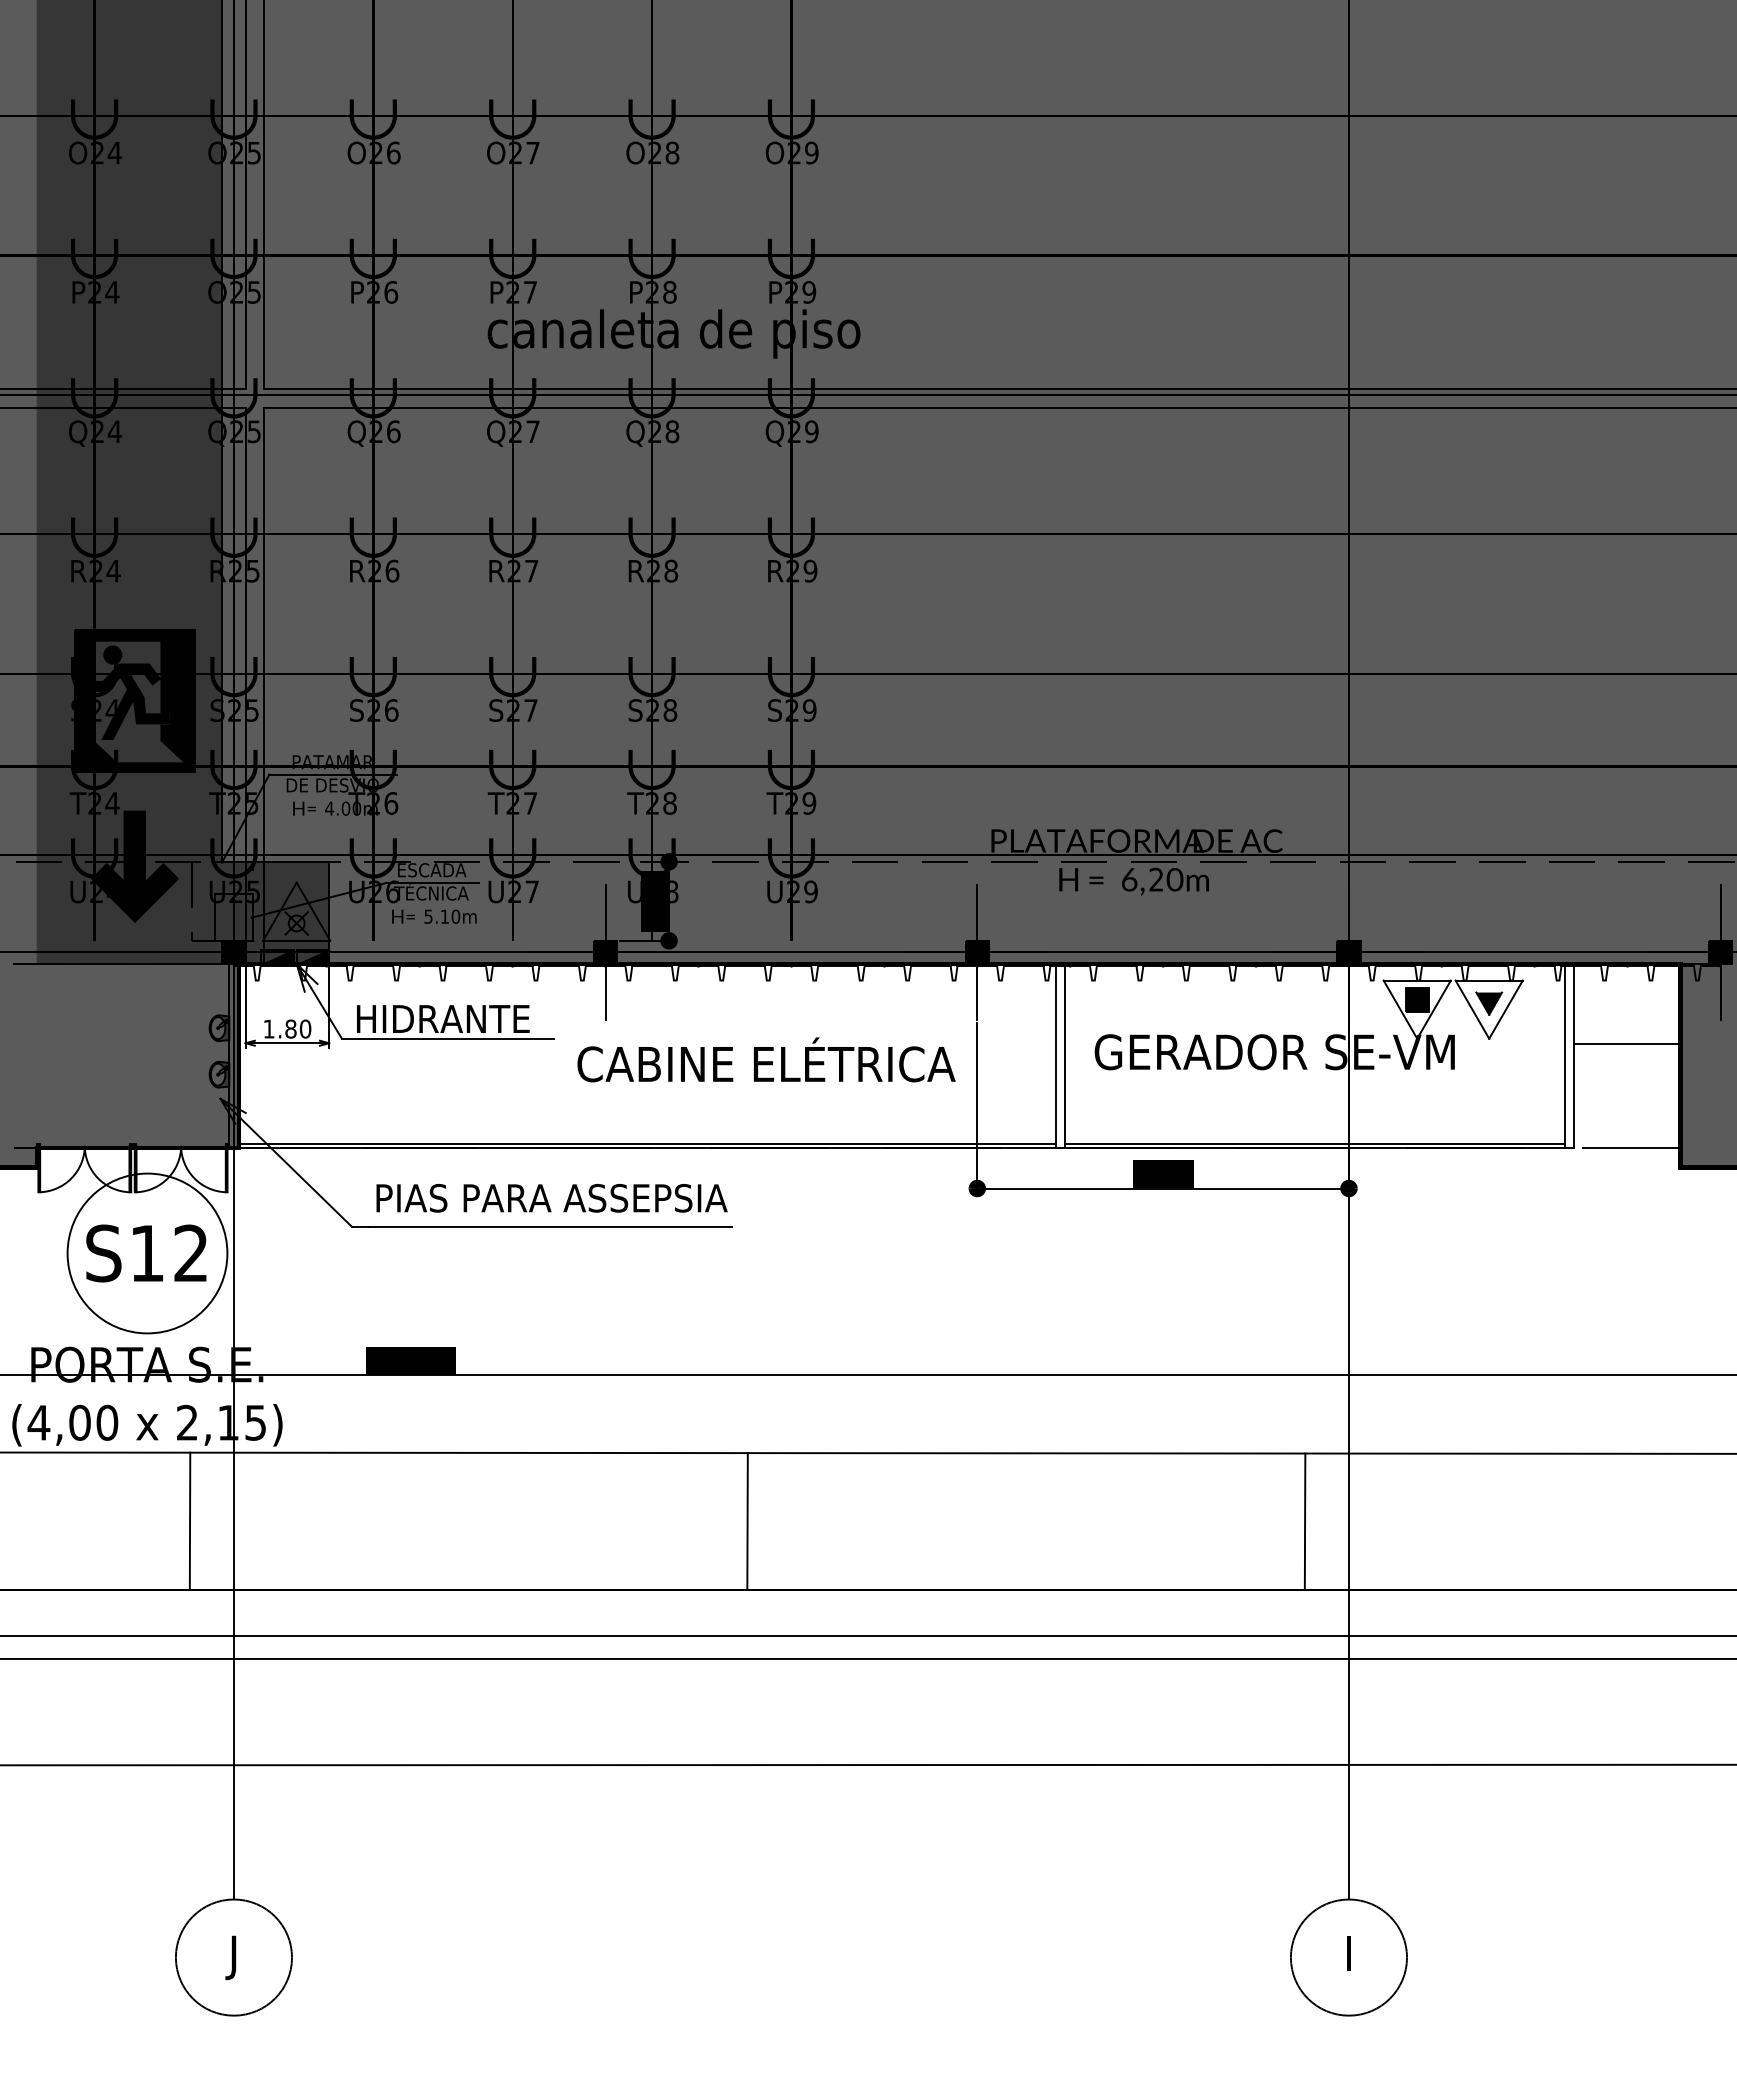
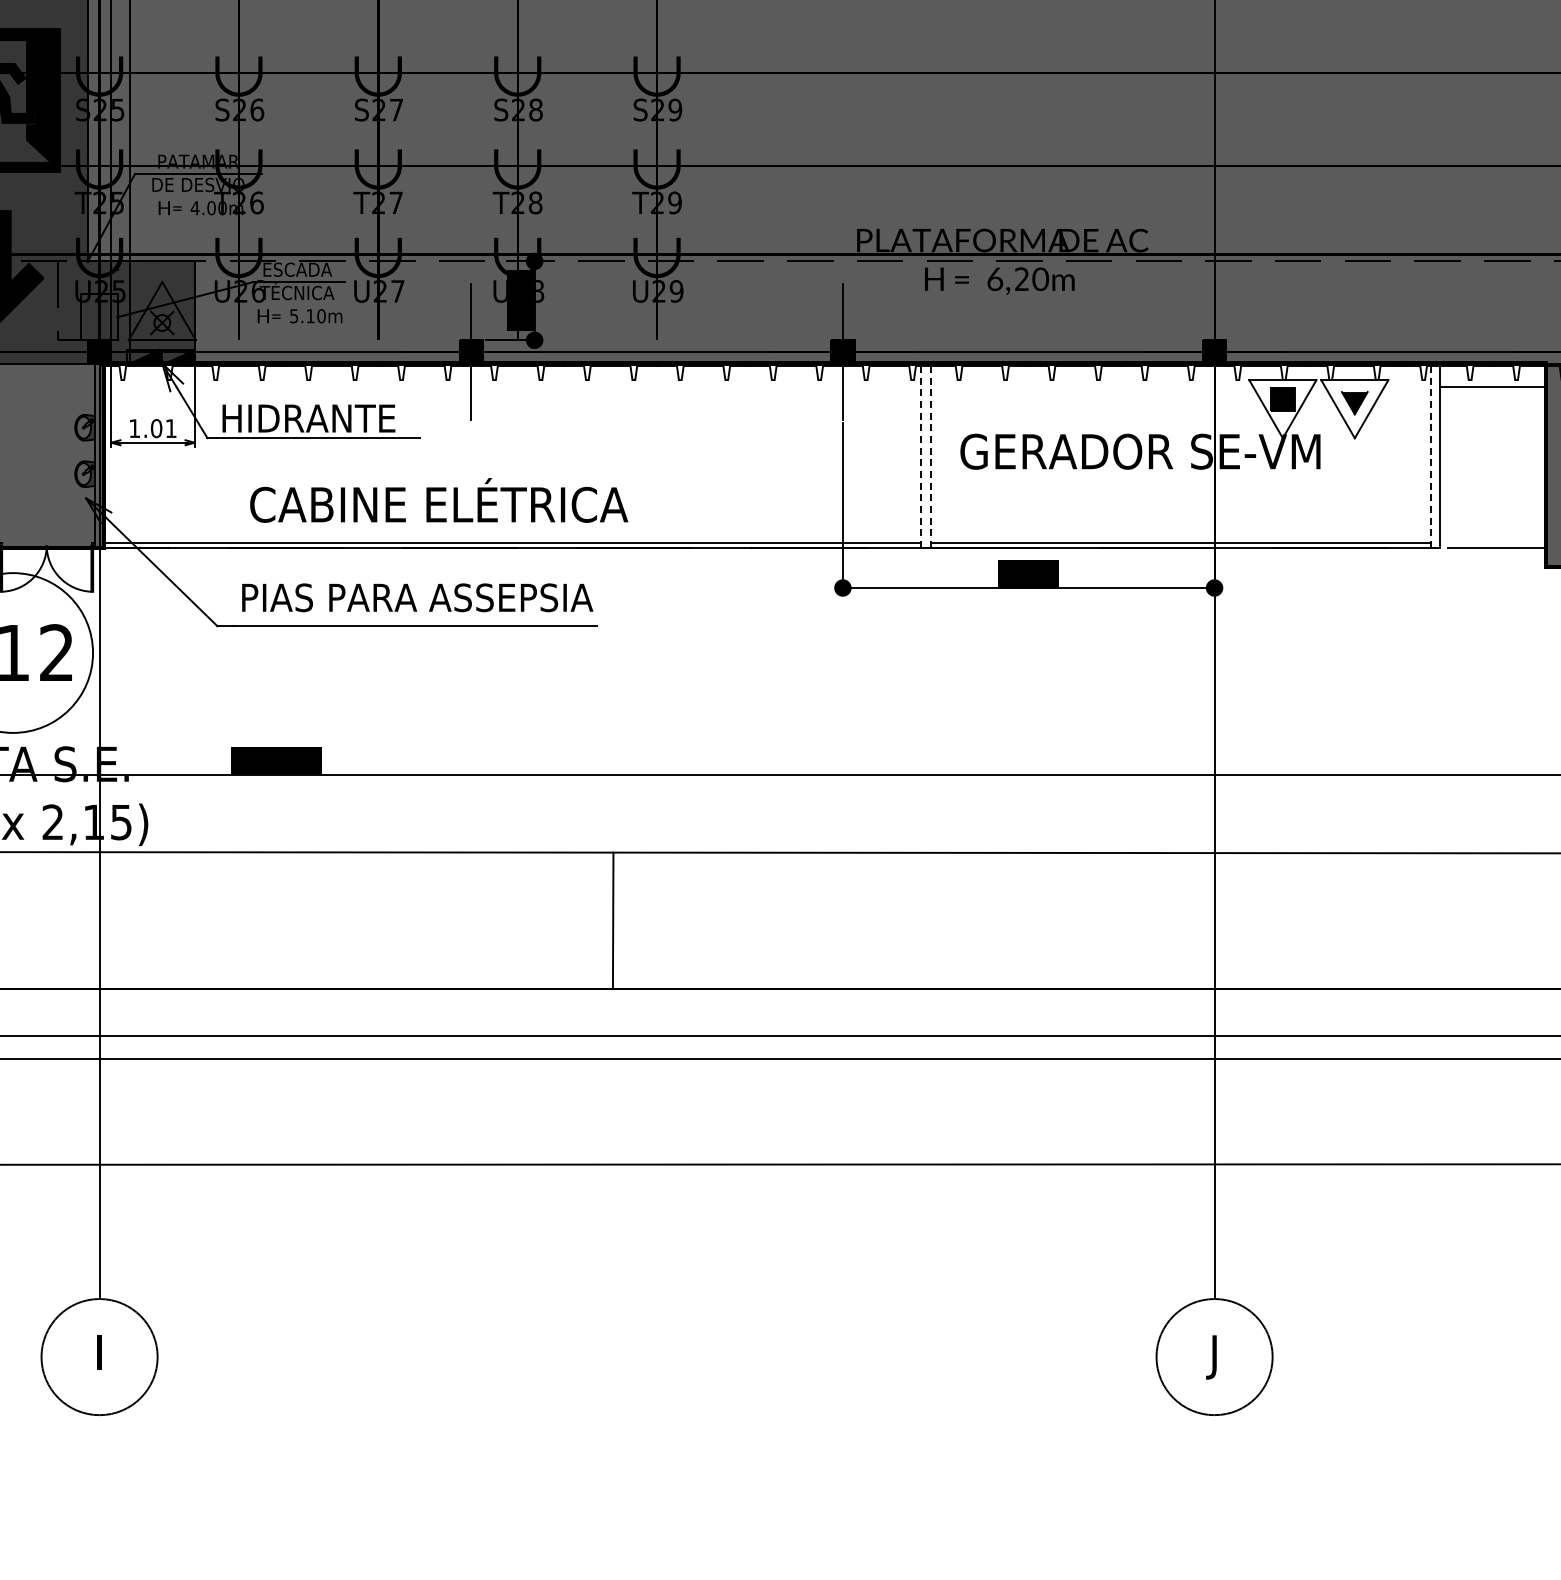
text: (298, 1028) -> (164, 428), 1.80 -> 1.01
line: (1627, 1044) -> (1493, 387), moved
line: (1055, 1057) -> (921, 457), solid -> dashed
line: (1065, 1057) -> (931, 457), solid -> dashed
line: (1565, 1057) -> (1431, 457), solid -> dashed
text: (766, 1059) -> (439, 500), moved
line: (189, 1520) -> (55, 920), removed
line: (1304, 1521) -> (1170, 921), removed
text: (230, 1957) -> (96, 1357), J -> I
text: (1345, 1957) -> (1211, 1357), I -> J

